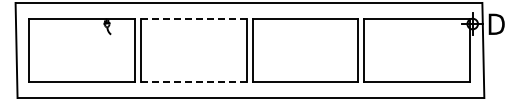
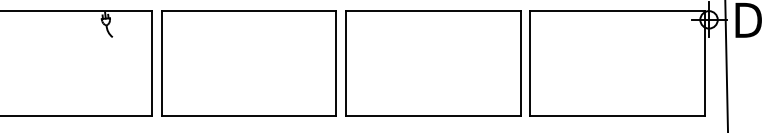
line: (193, 18) -> (248, 10), dashed -> solid
line: (193, 82) -> (248, 116), dashed -> solid

